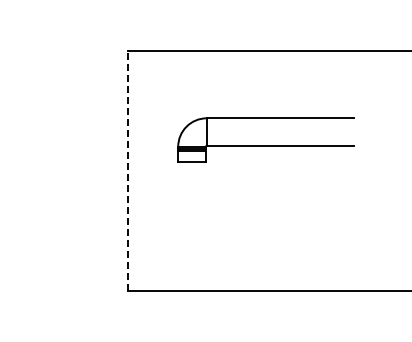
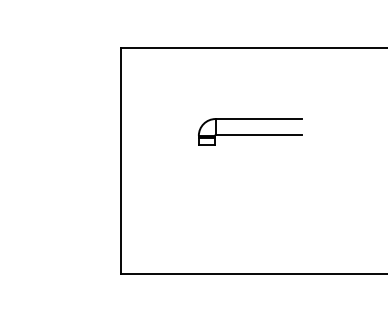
part: (265, 139) -> (250, 131), size x0.62
line: (128, 170) -> (121, 160), dashed -> solid

